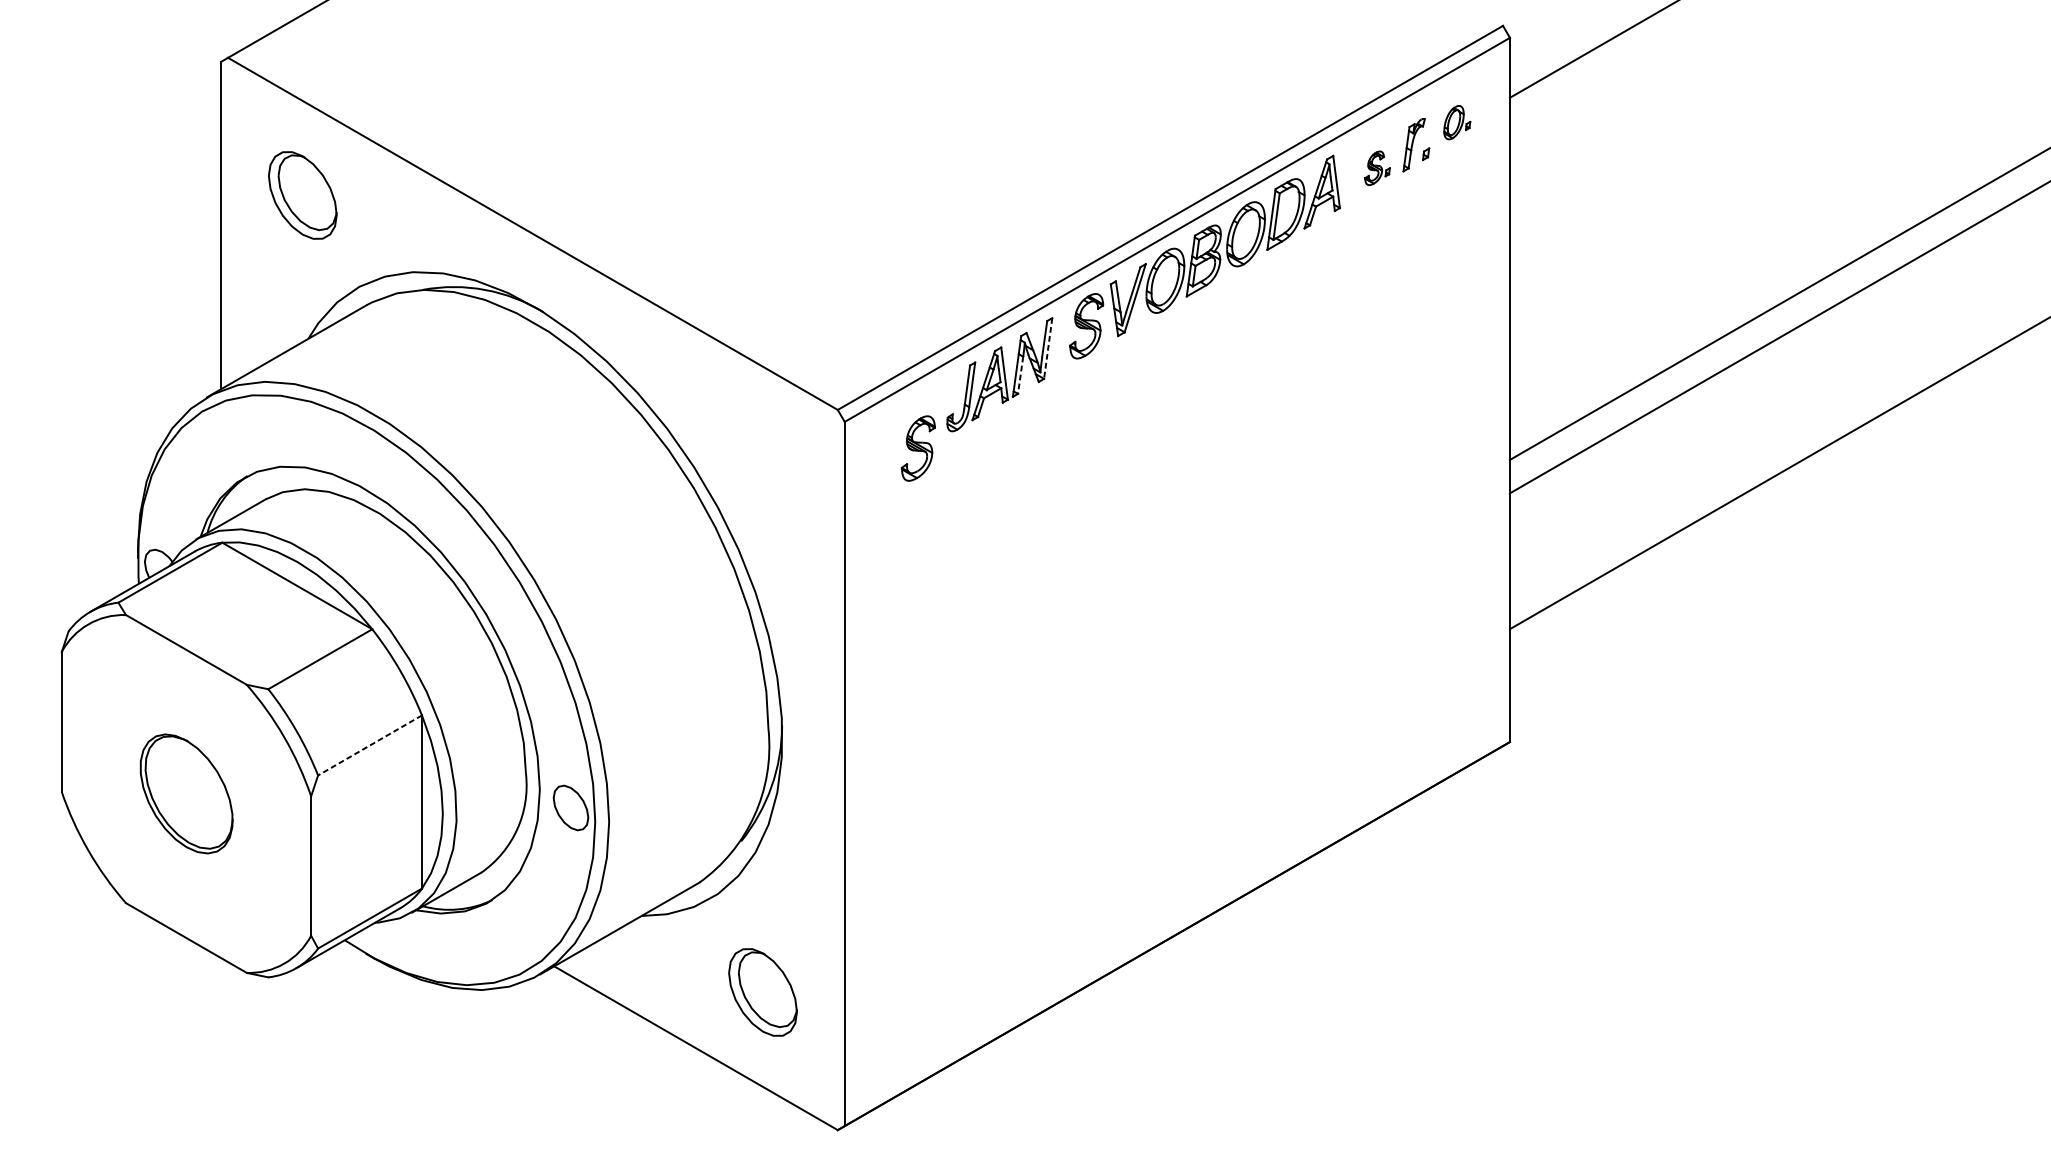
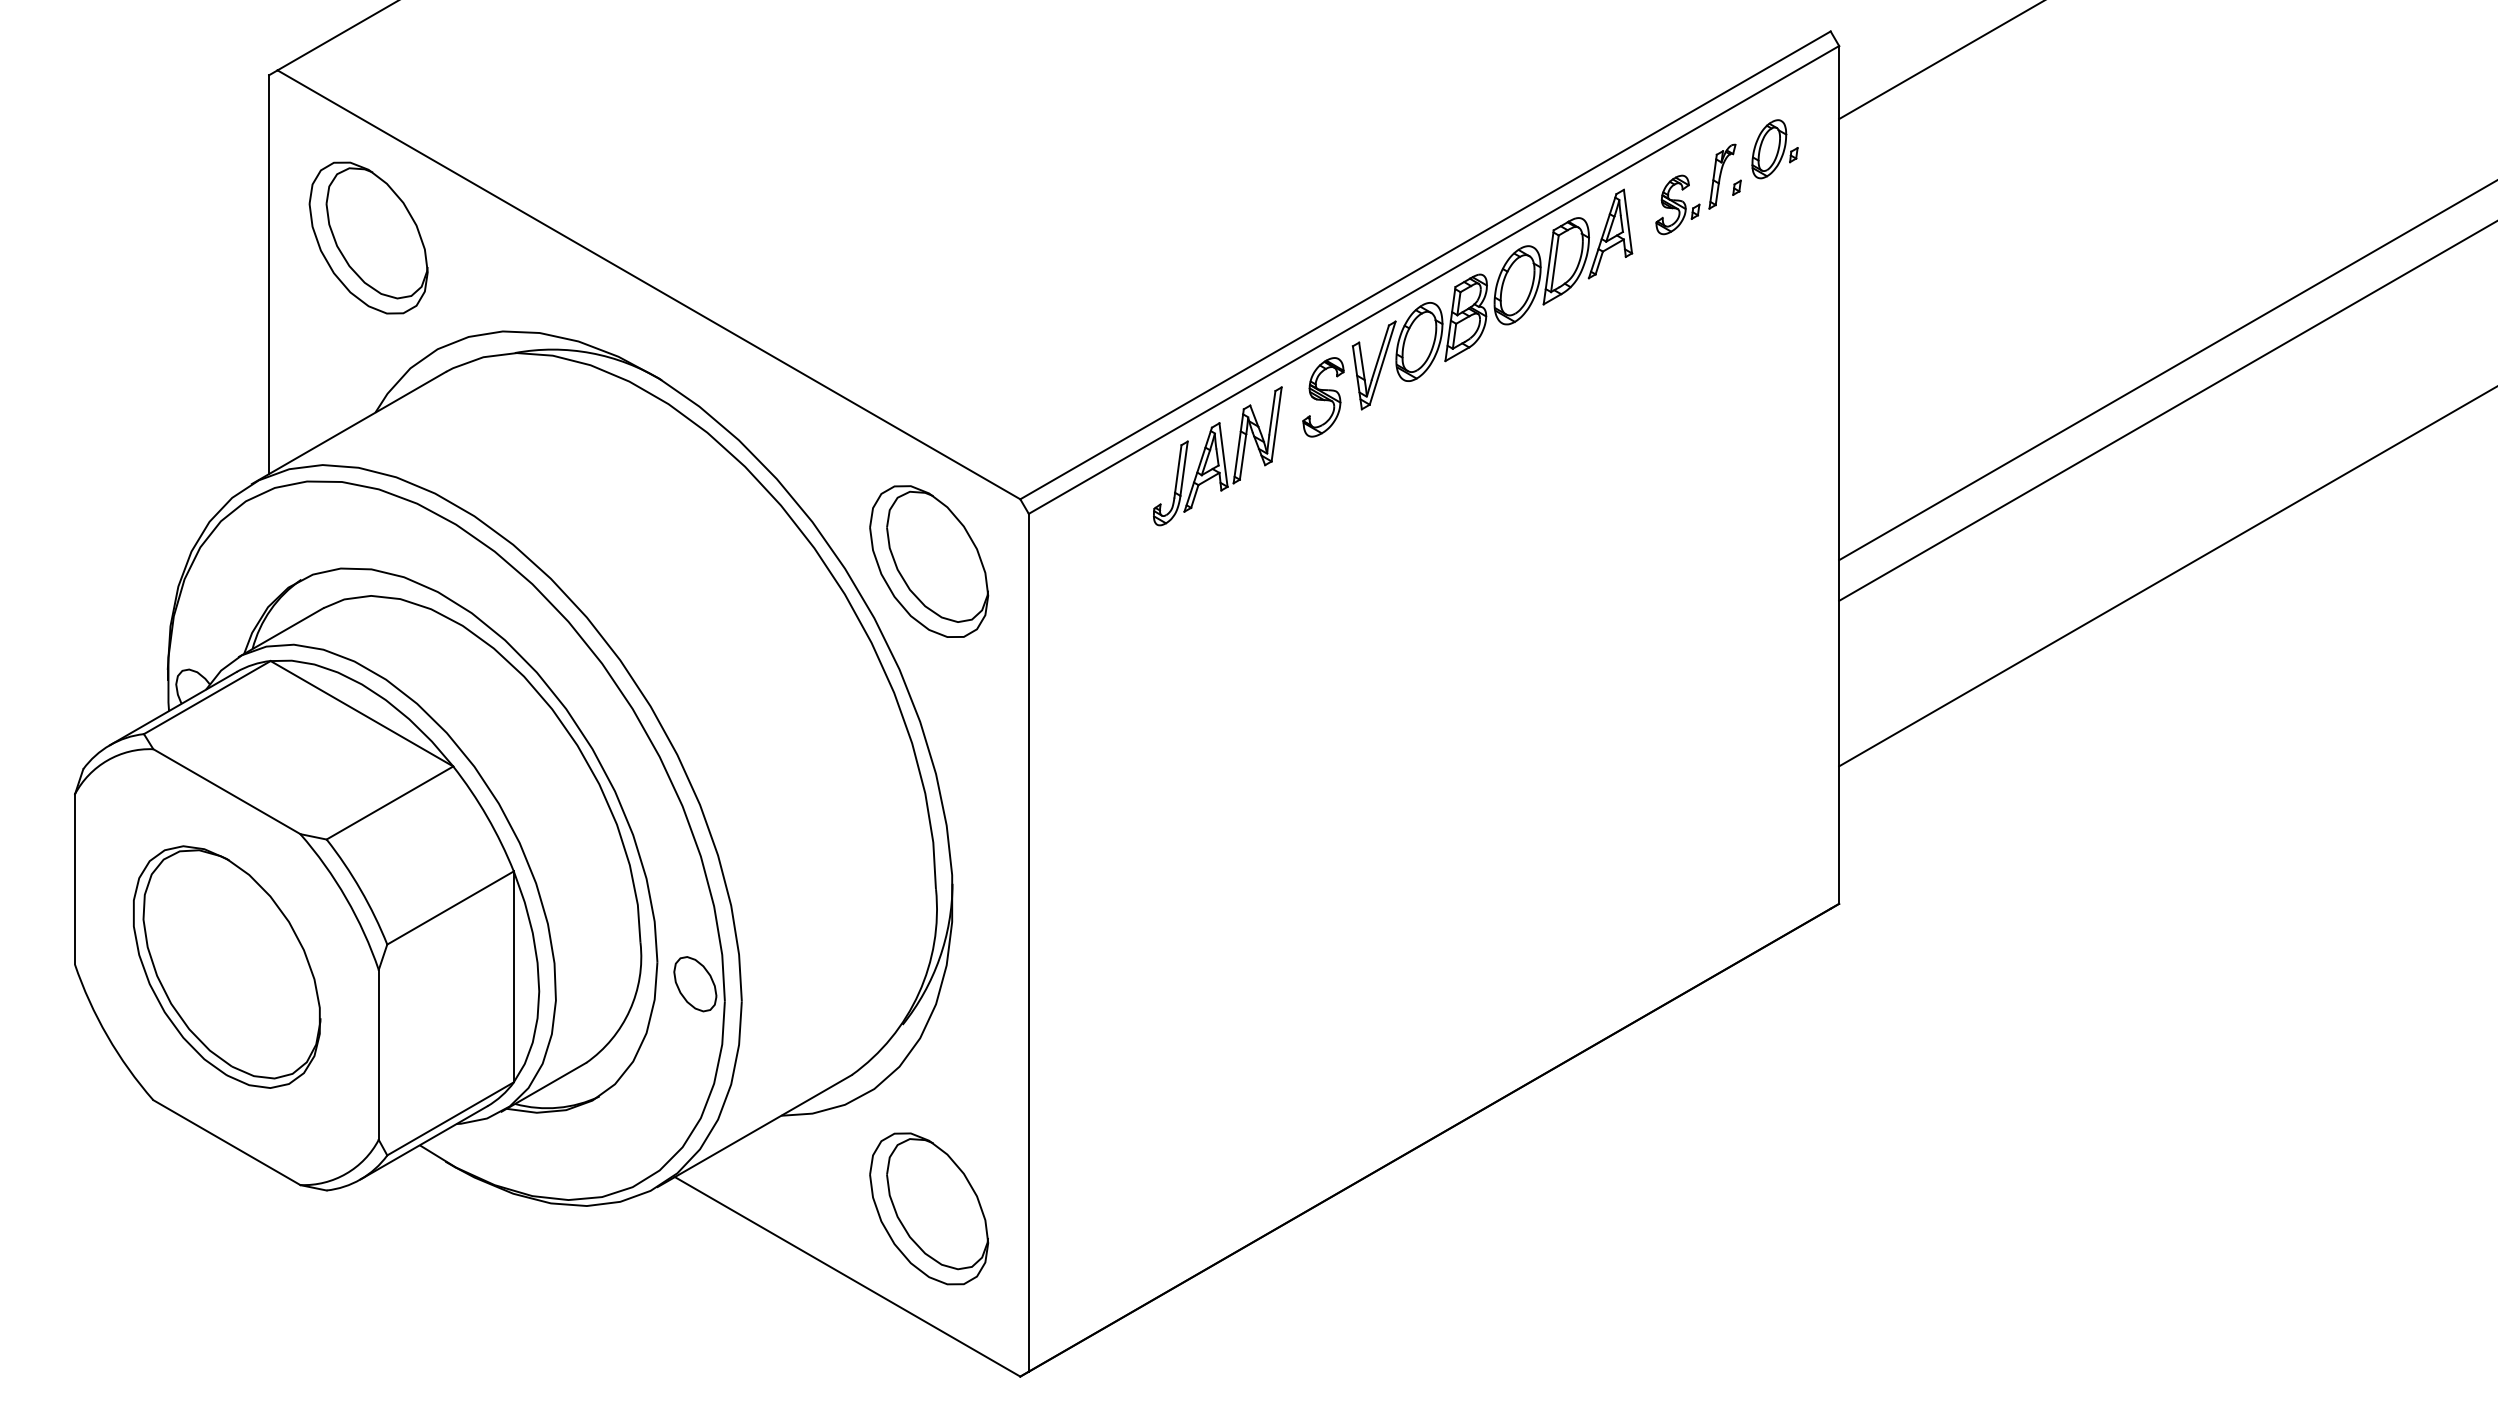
part: (1456, 122) -> (1774, 149), size x1.43
part: (1377, 167) -> (1677, 204), size x1.43
part: (302, 195) -> (368, 237), size x1.43
line: (1048, 348) -> (1276, 424), dashed -> solid
line: (1020, 375) -> (1243, 457), dashed -> solid
part: (918, 448) -> (1118, 546), removed
part: (763, 461) -> (929, 561), added
line: (370, 745) -> (450, 908), dashed -> solid
part: (186, 793) -> (227, 966), size x1.67
part: (763, 992) -> (929, 1208), size x1.43

